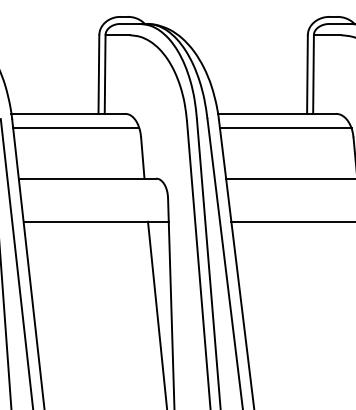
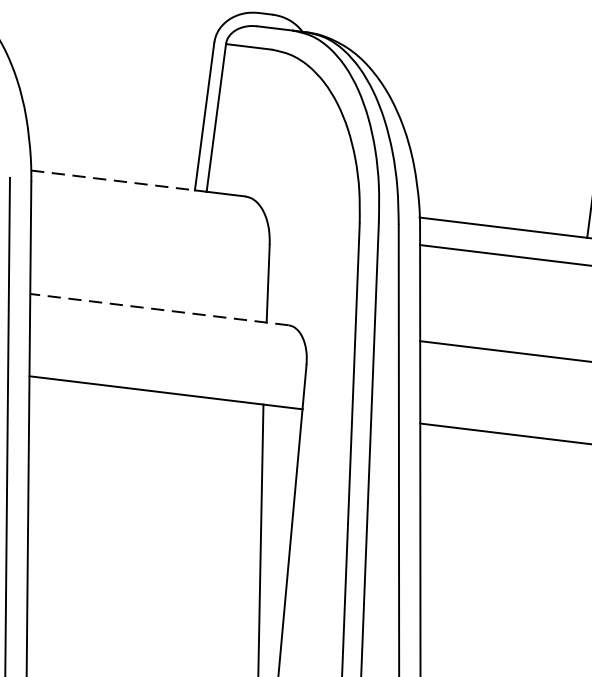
line: (54, 113) -> (112, 179), solid -> dashed
line: (76, 128) -> (150, 212), removed
line: (87, 178) -> (159, 309), solid -> dashed

